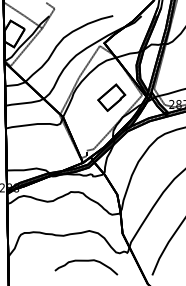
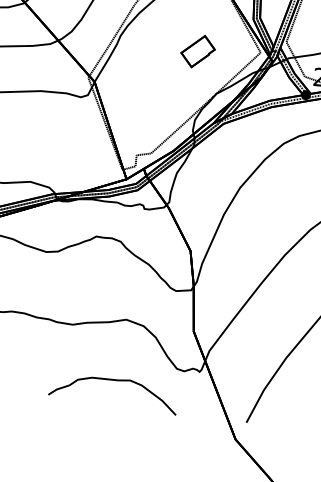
part: (111, 97) -> (197, 51), size x0.6

